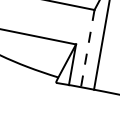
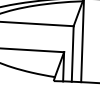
line: (87, 47) -> (72, 53), dashed -> solid

